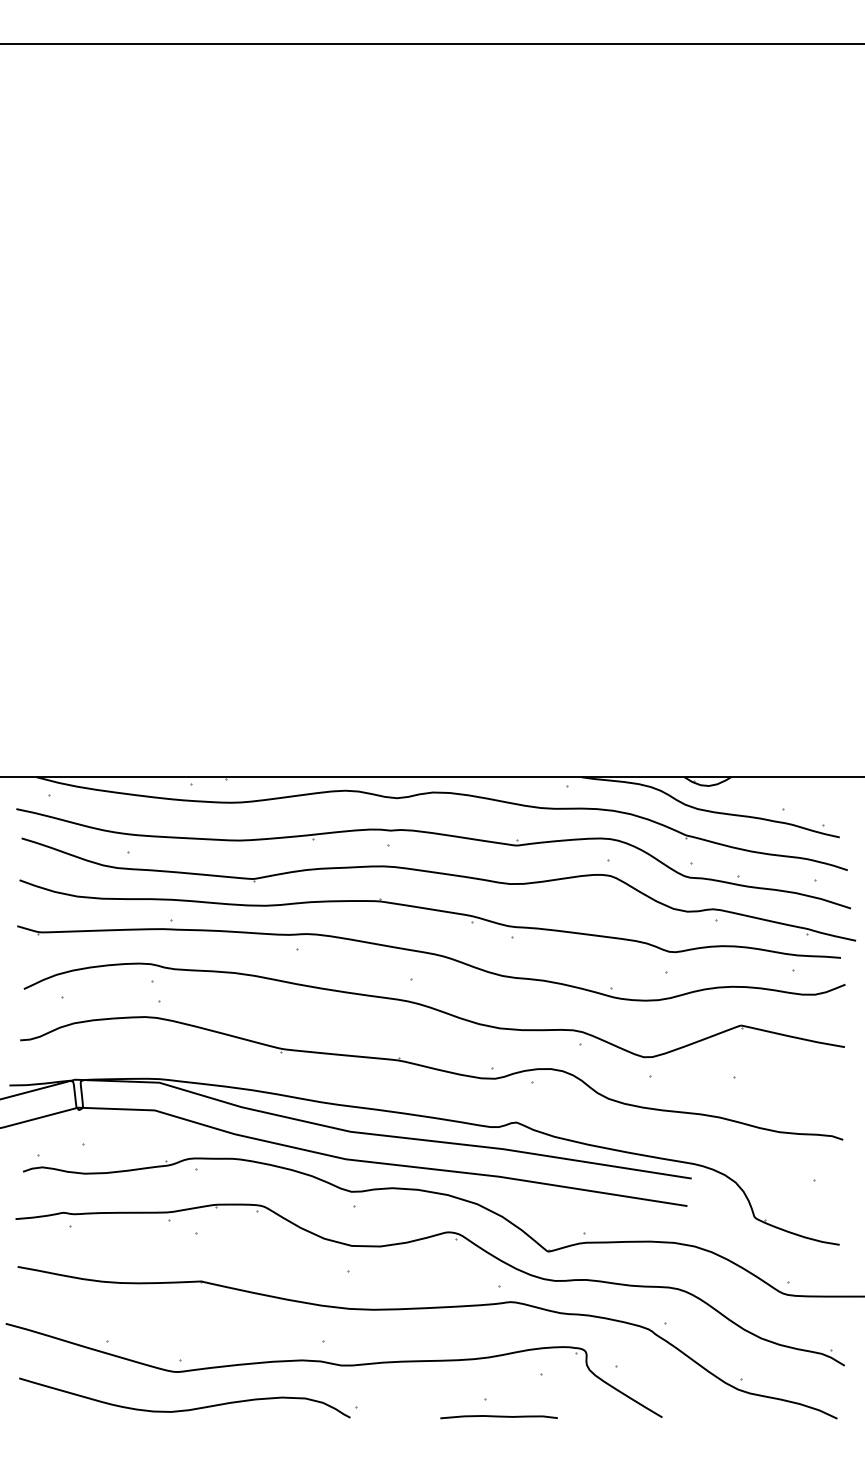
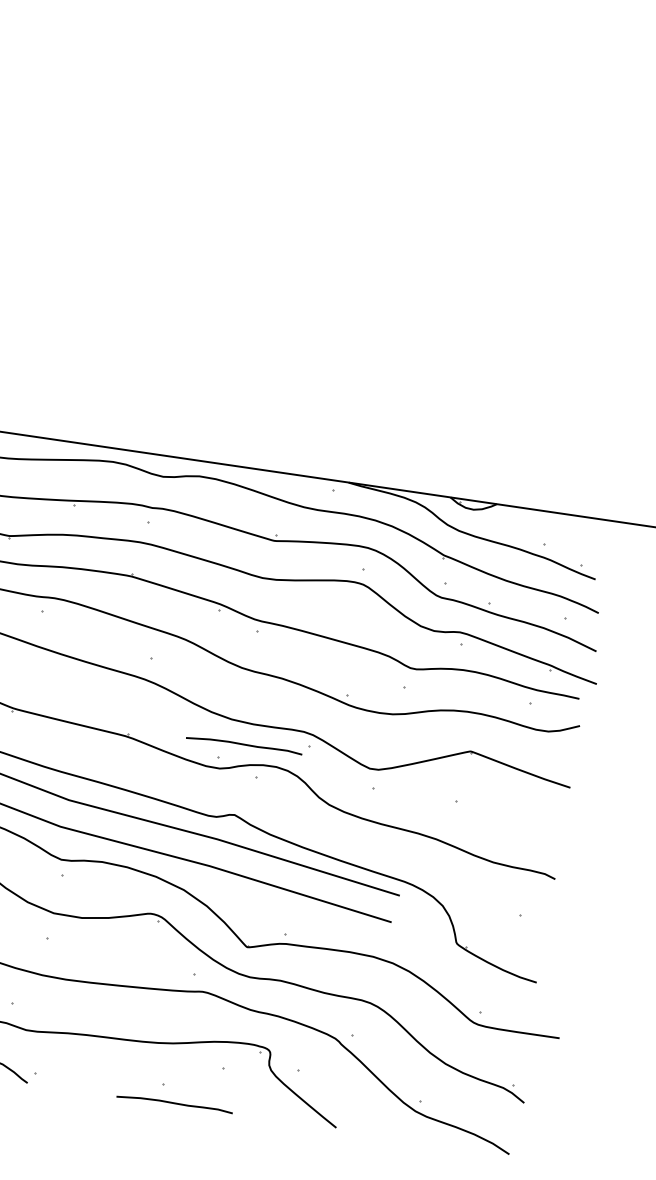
curve: (515, 1052) -> (243, 745), added

